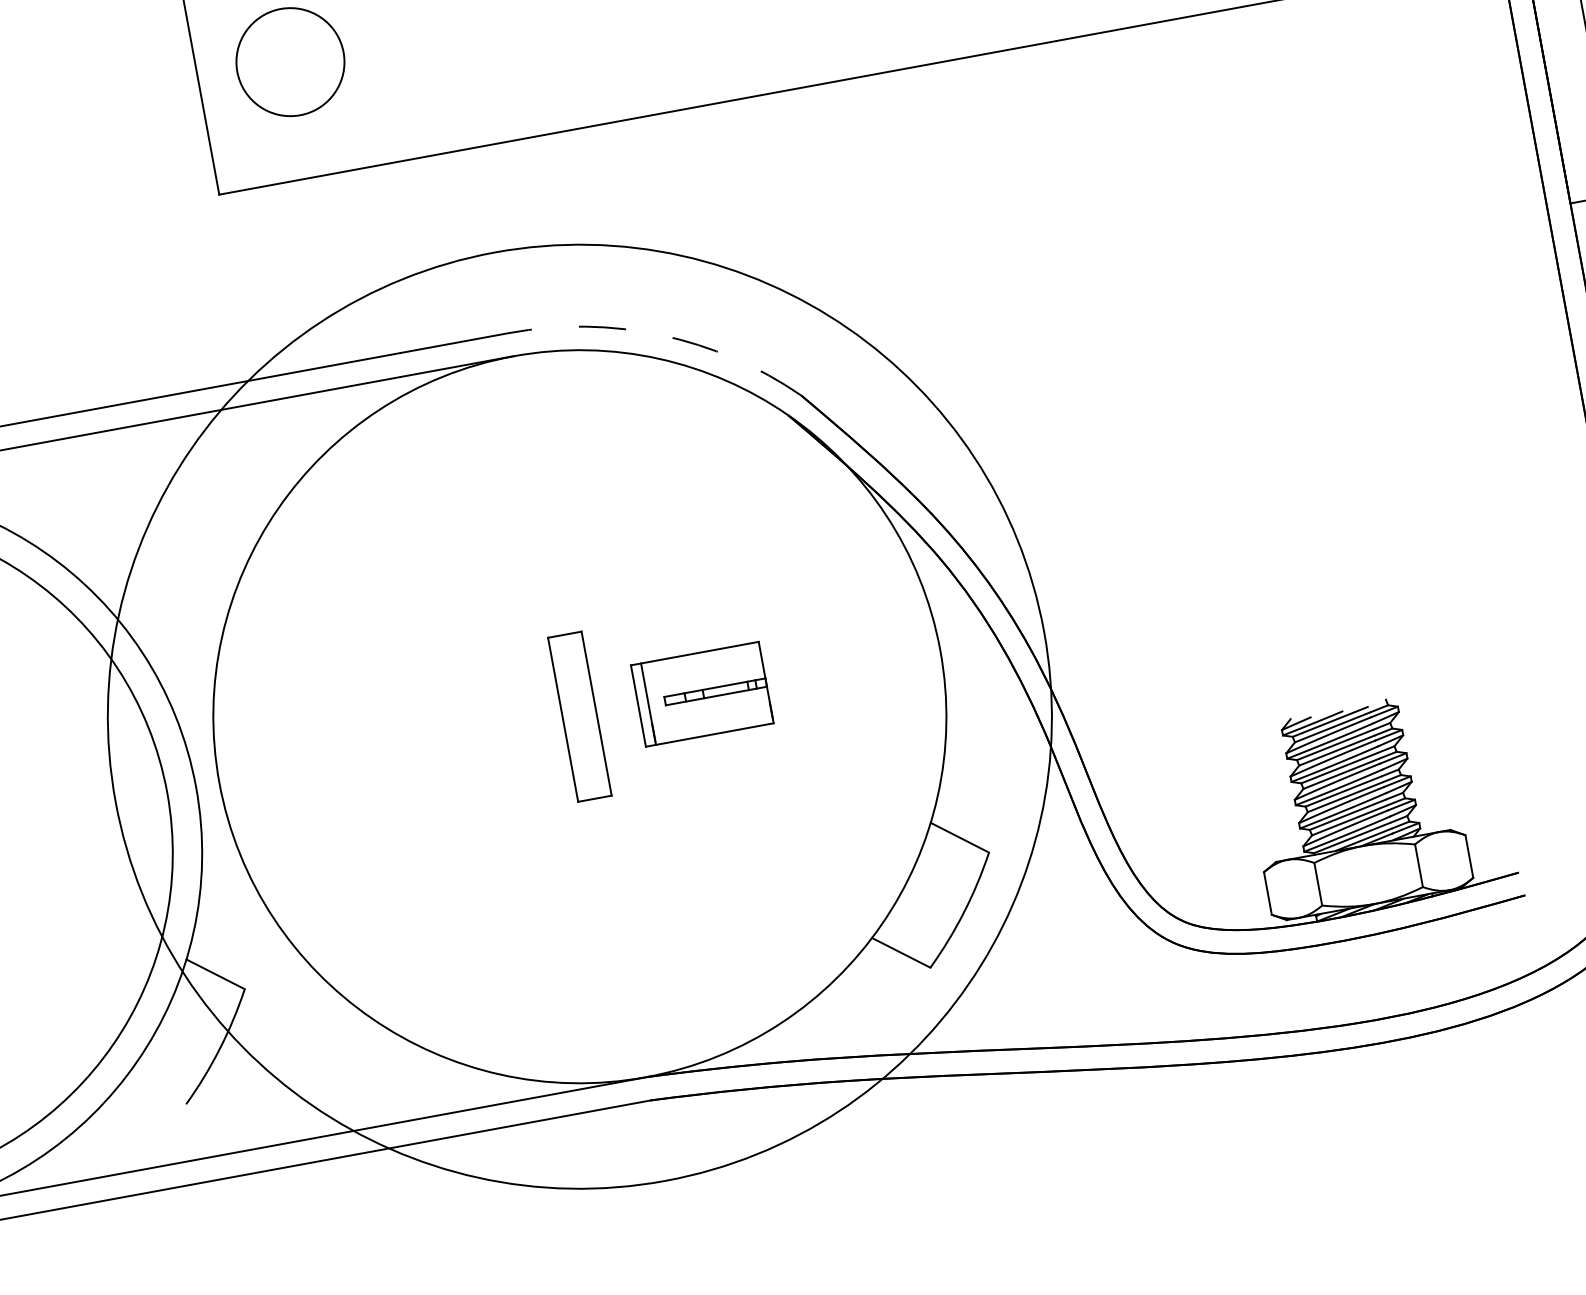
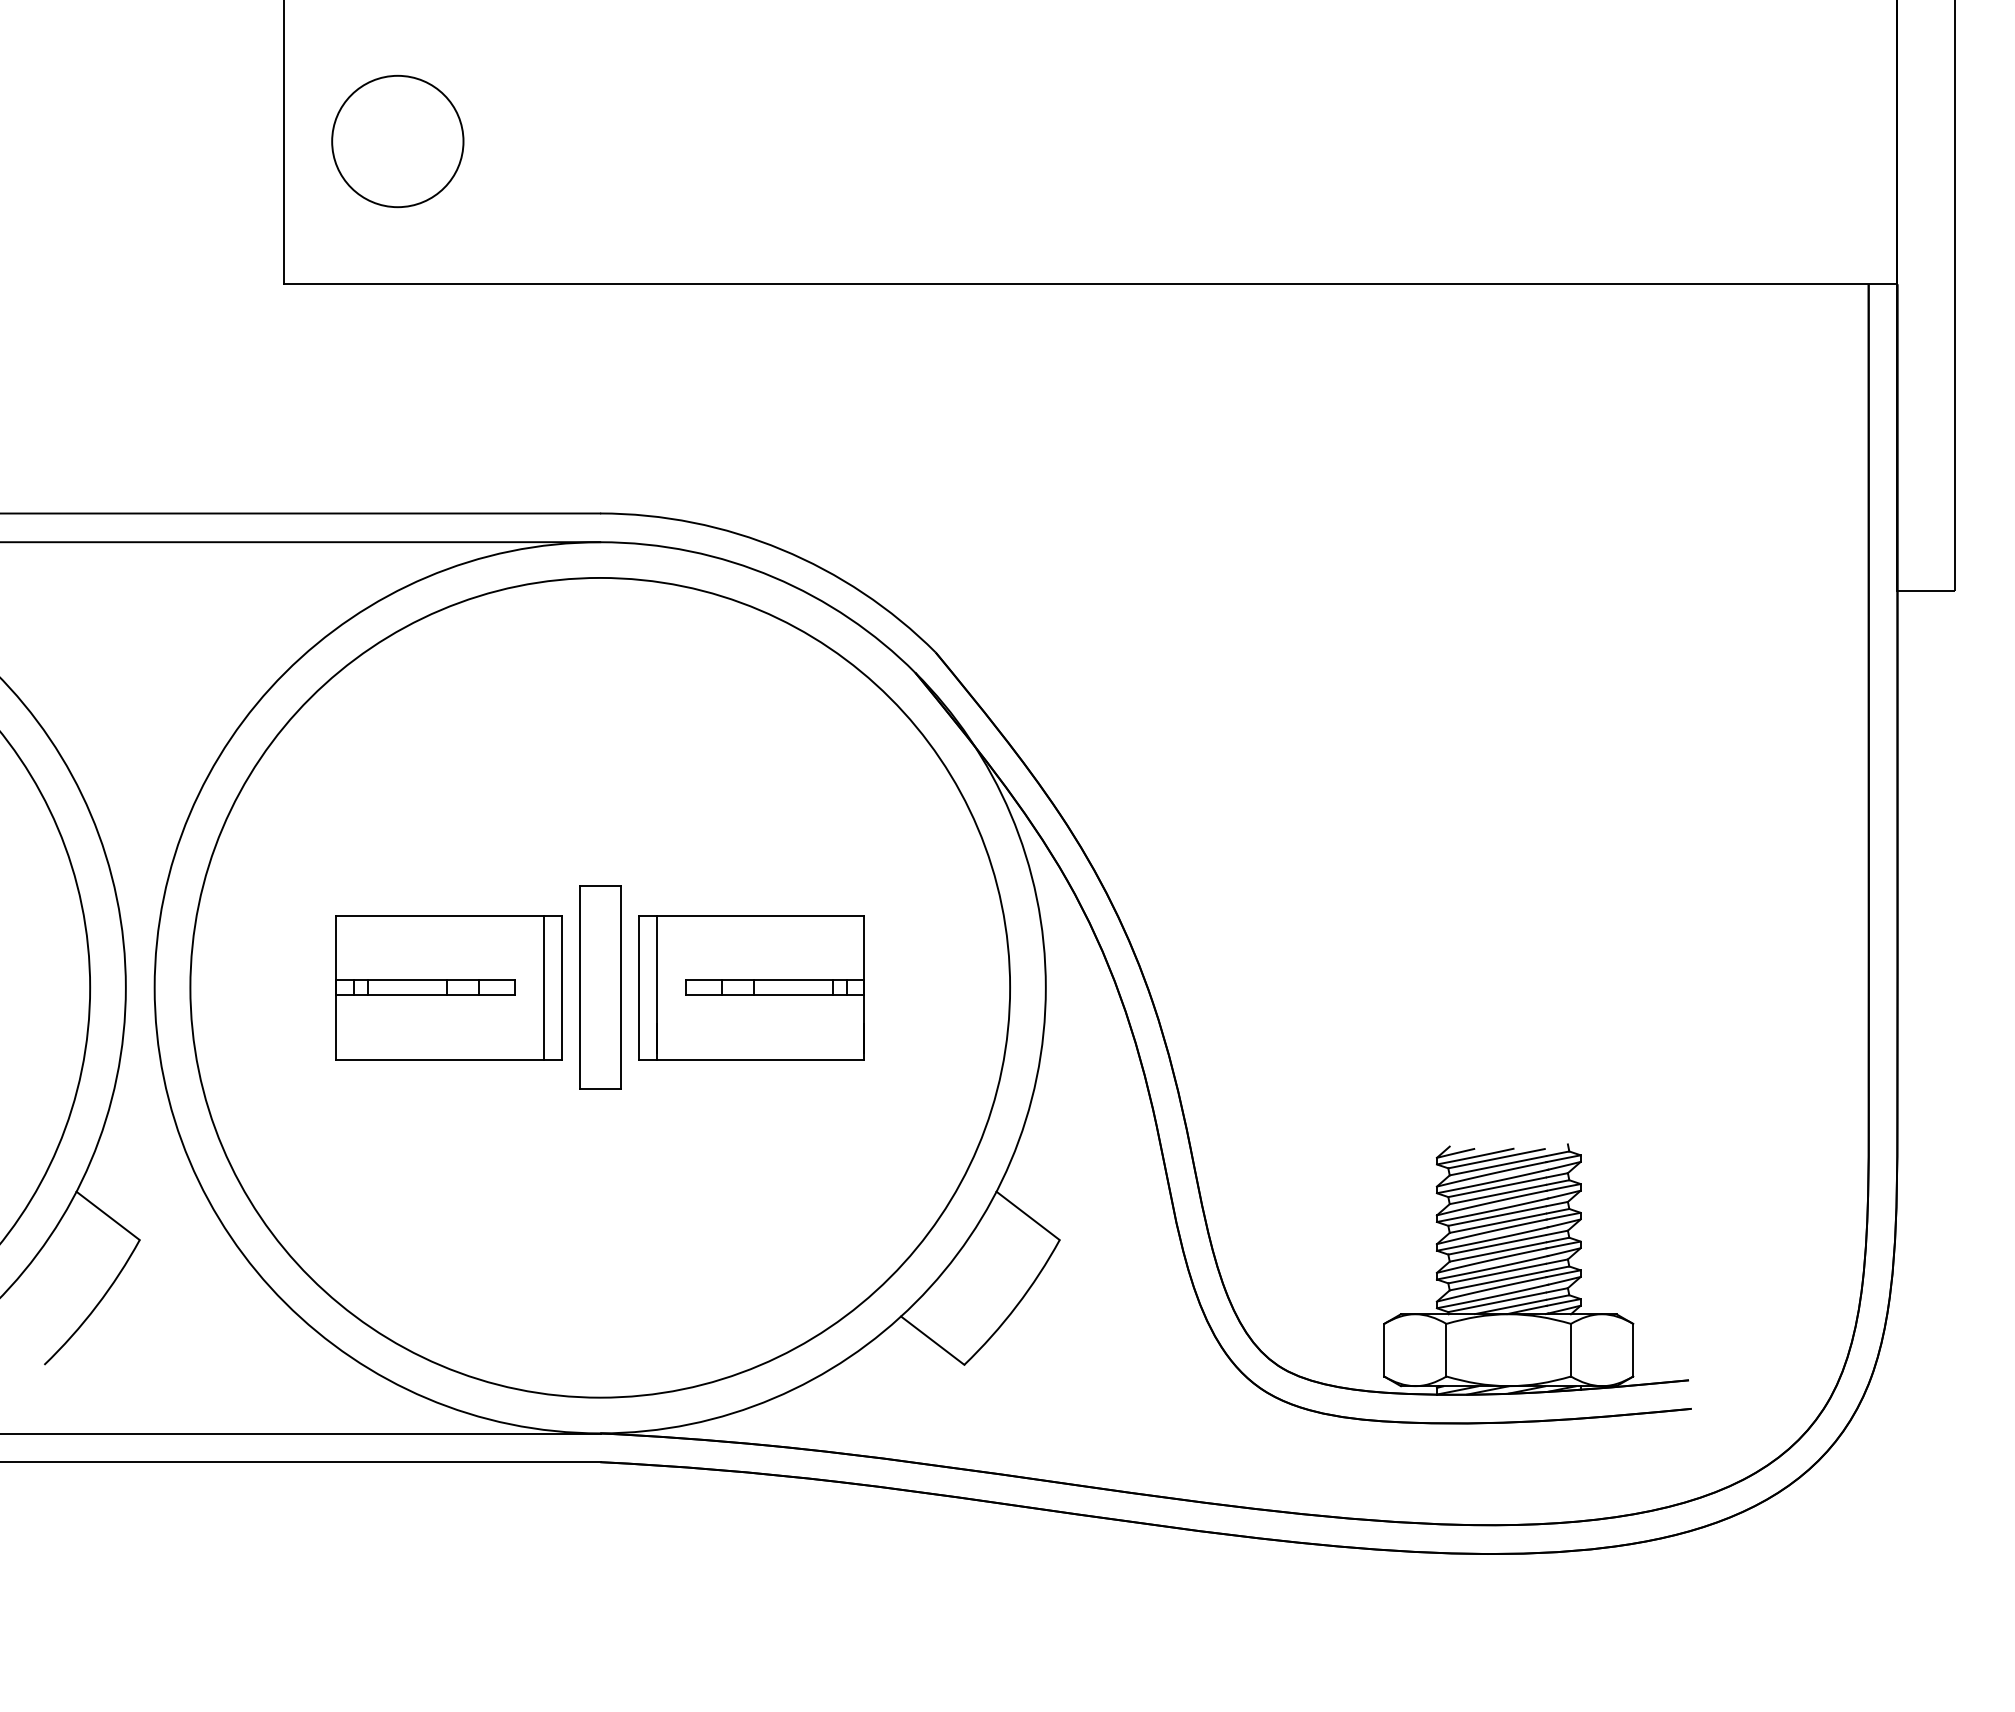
arc: (661, 335) -> (781, 549), dashed -> solid
part: (702, 694) -> (751, 987), size x1.43
circle: (580, 716) -> (600, 987), size x0.71
part: (457, 739) -> (448, 987), added

